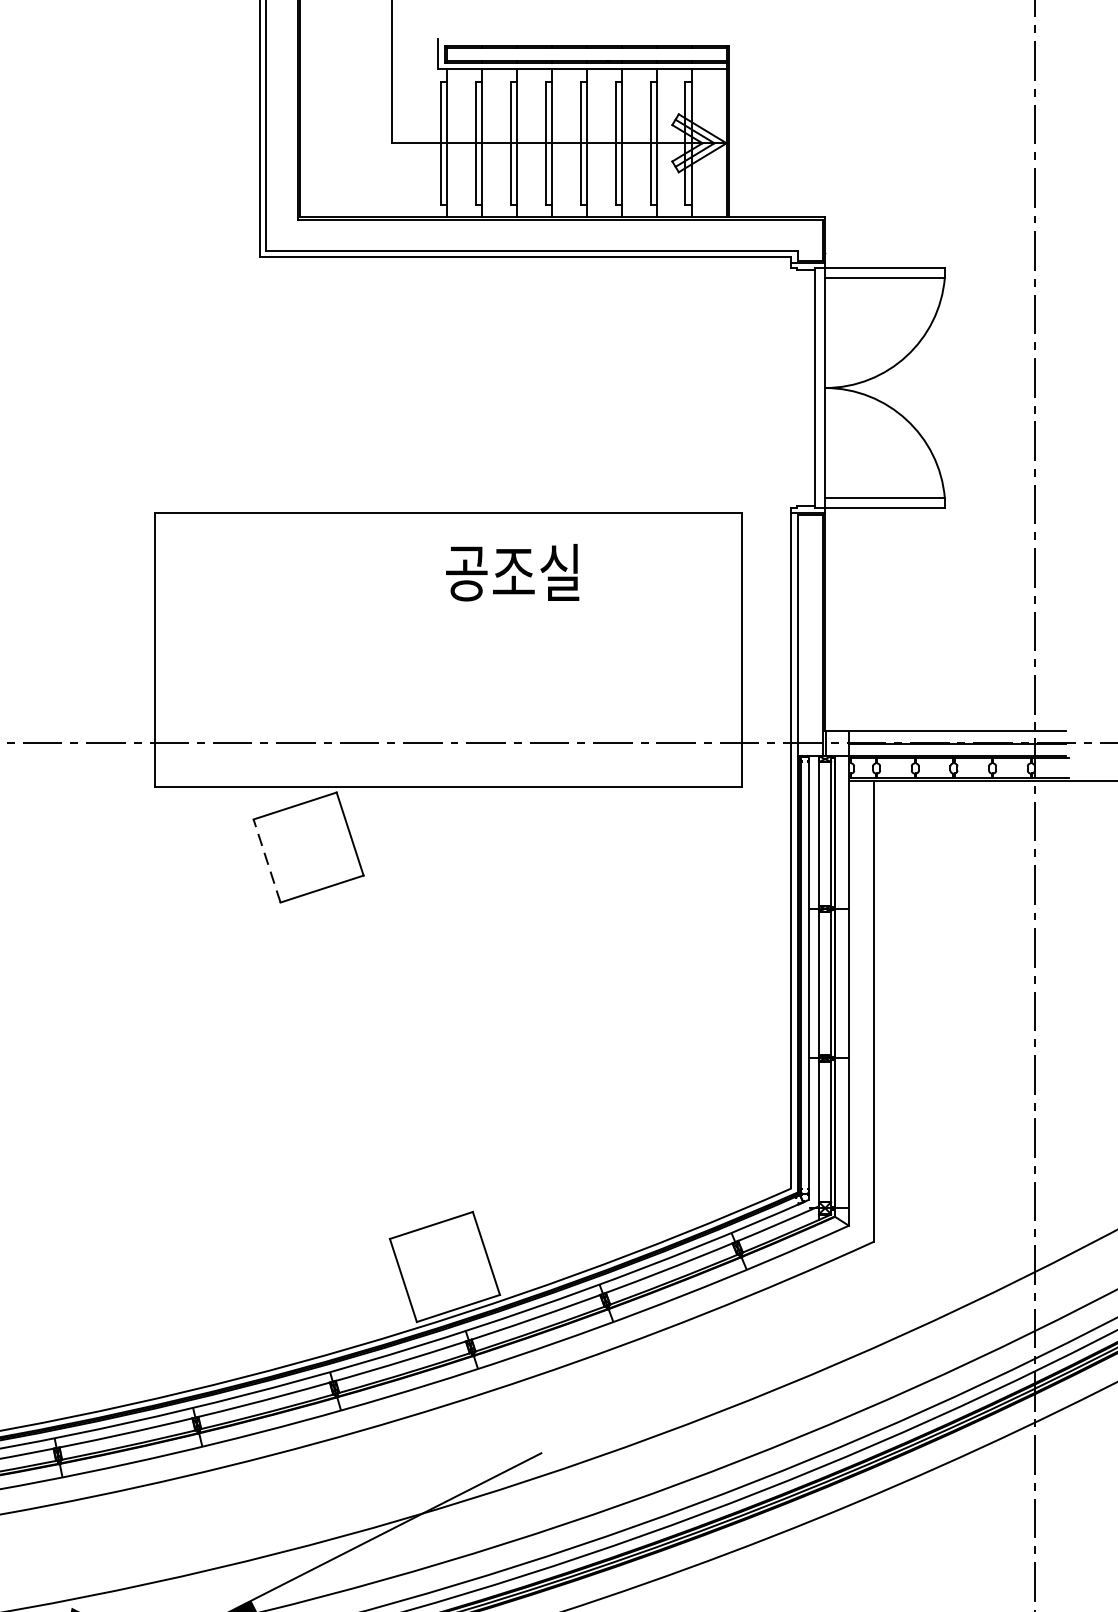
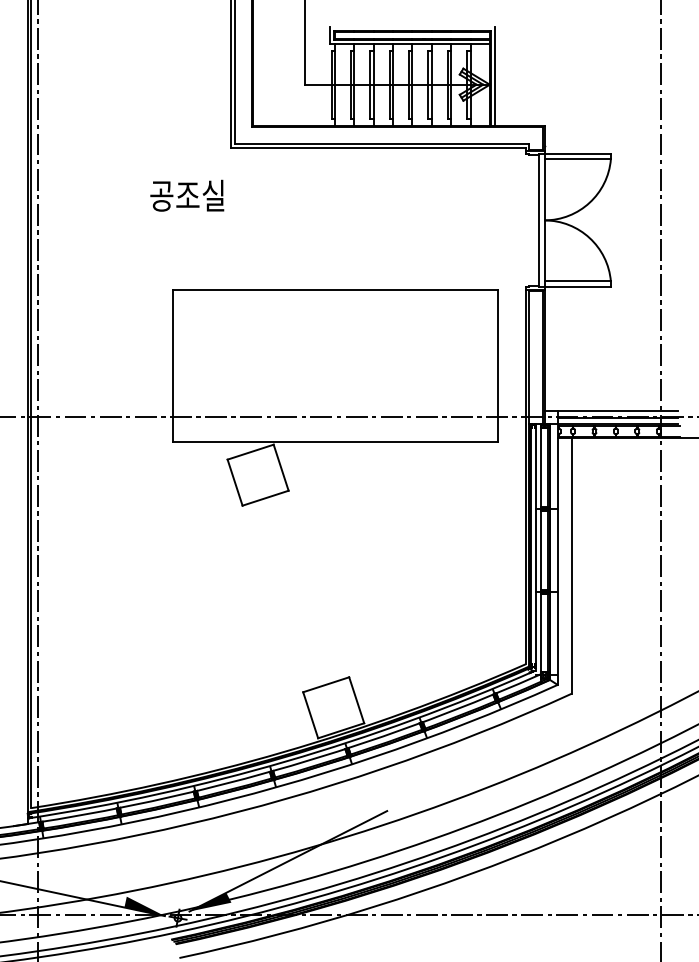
line: (734, 128) -> (494, 76), added
text: (513, 572) -> (187, 195), moved
line: (266, 860) -> (234, 482), dashed -> solid

